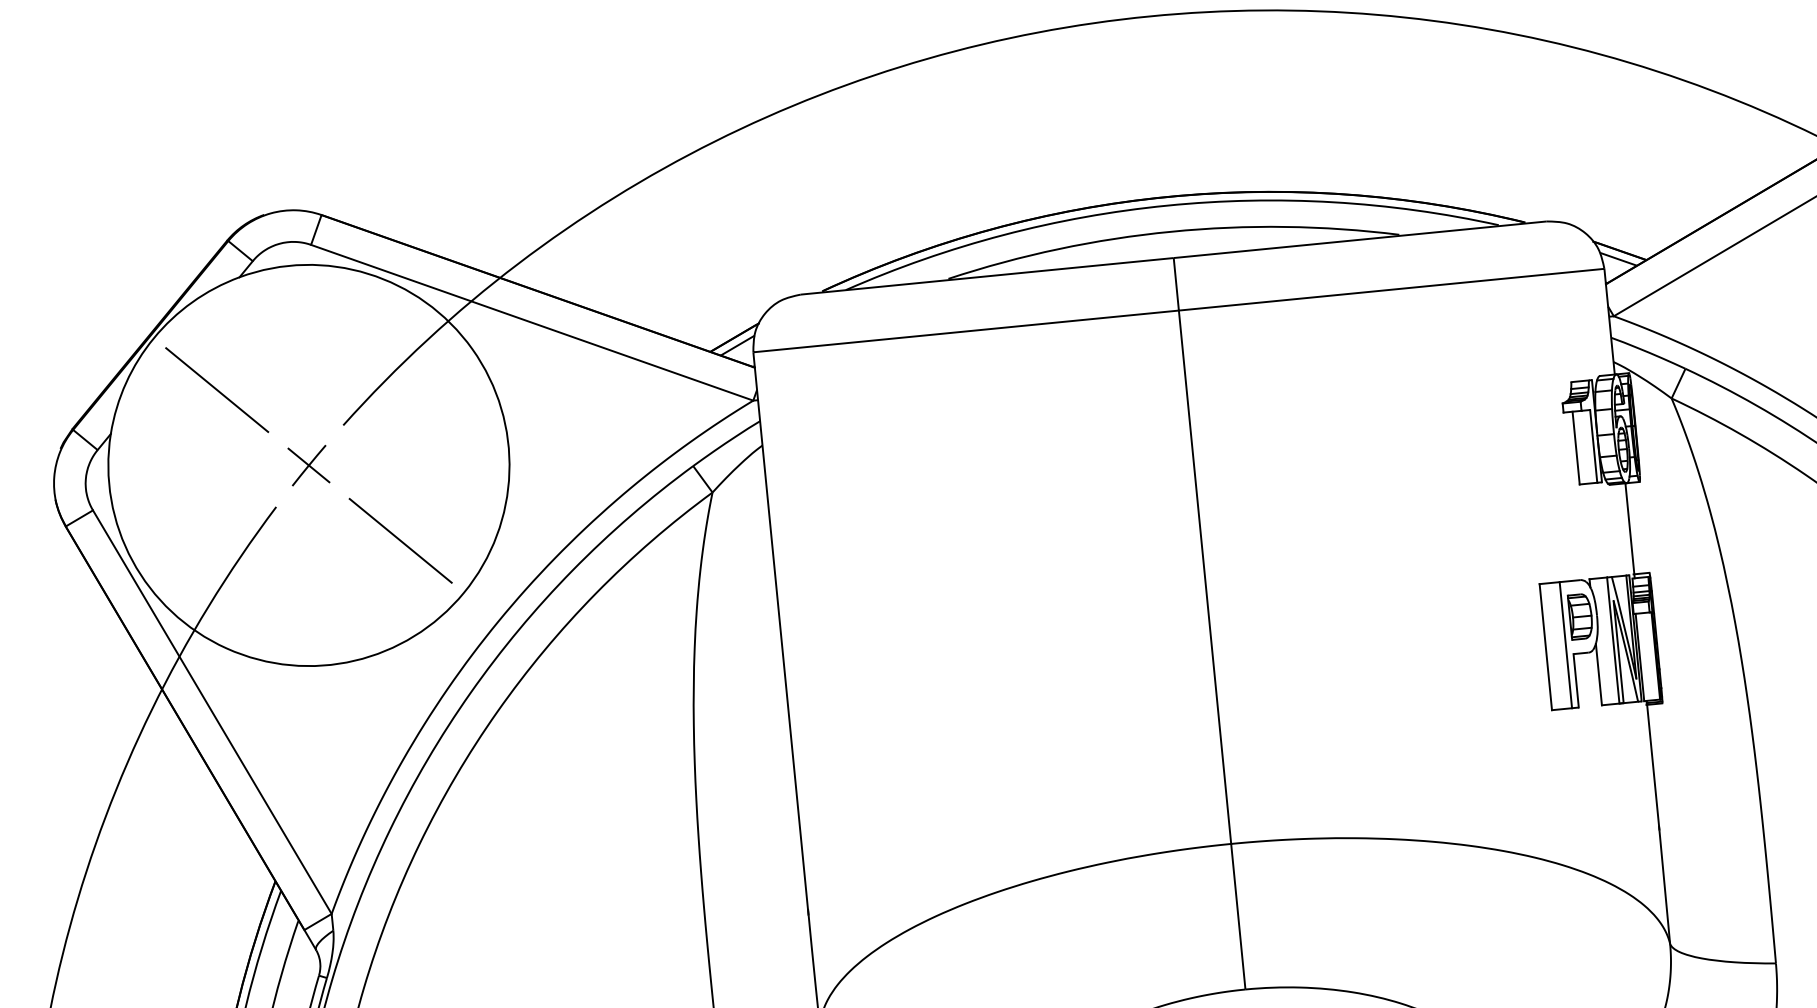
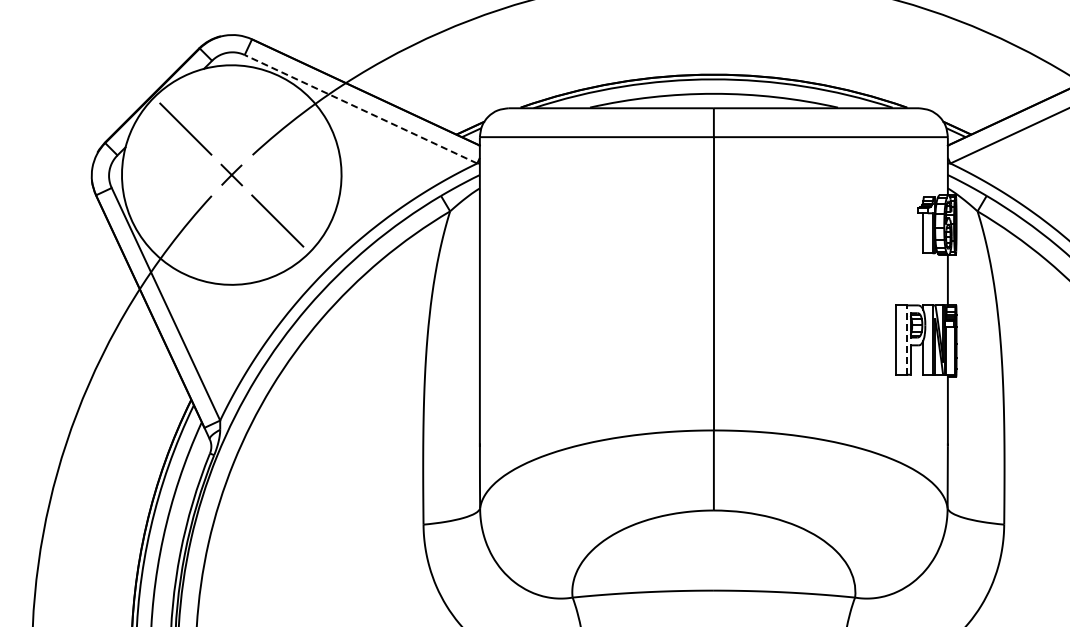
line: (531, 323) -> (360, 109), solid -> dashed
line: (1565, 645) -> (906, 340), solid -> dashed

